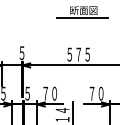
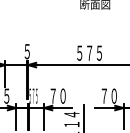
line: (82, 18) -> (93, 13), removed
text: (27, 93) -> (33, 95), ５ -> ５７５

